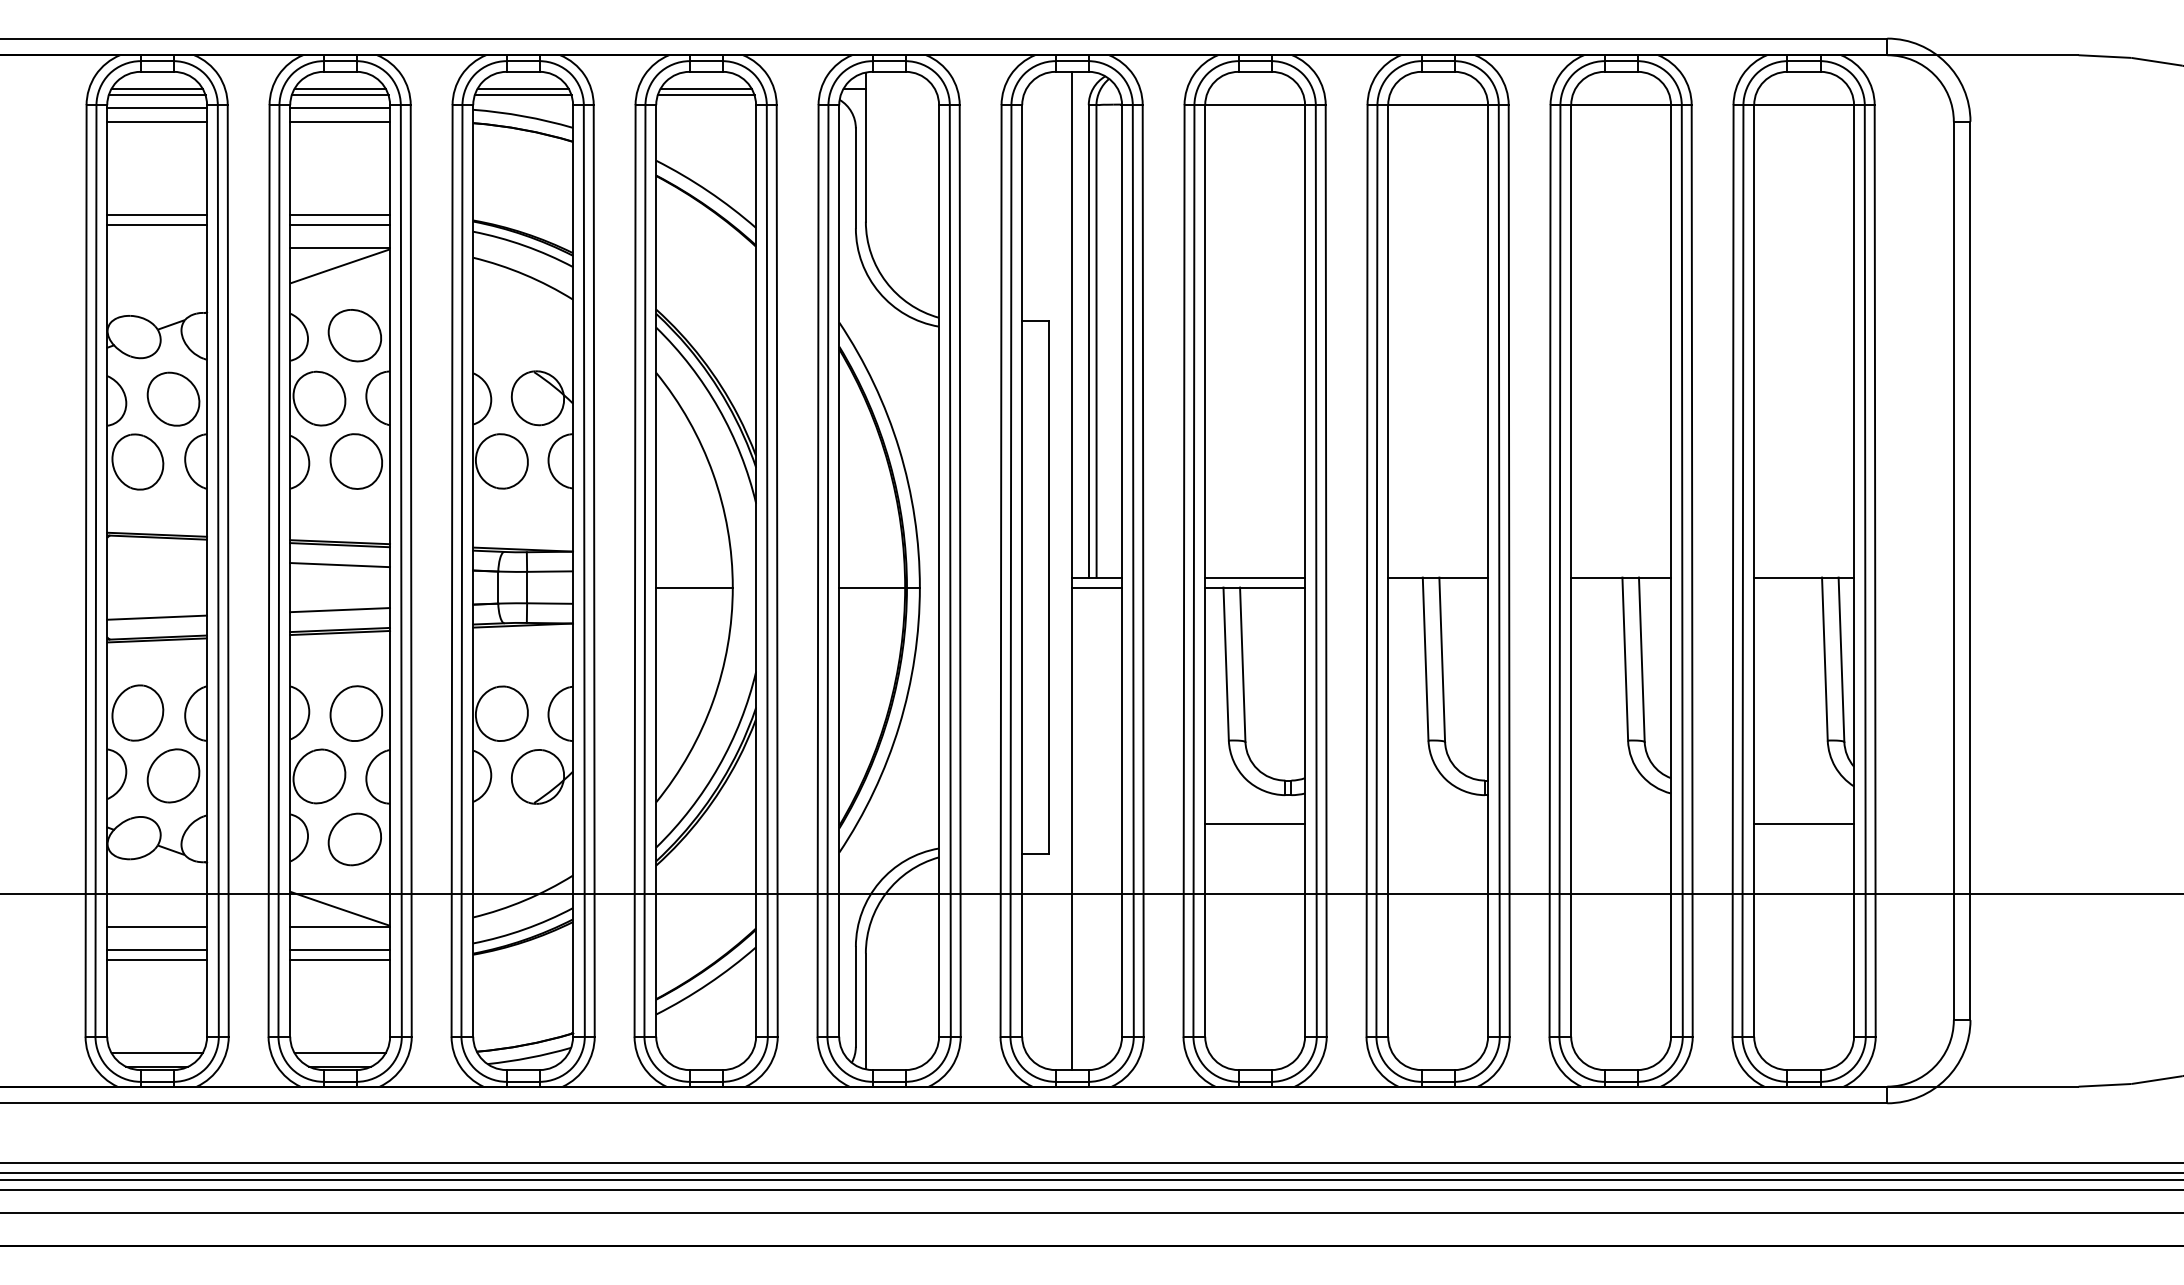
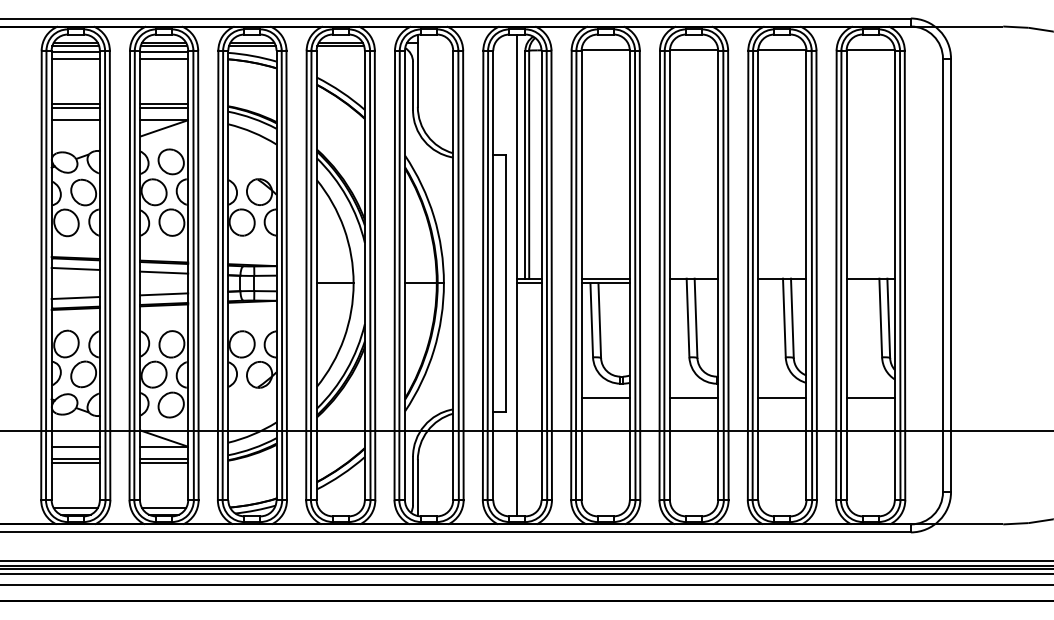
line: (156, 247) -> (75, 119), added
line: (156, 556) -> (75, 268), added
line: (1436, 823) -> (693, 397), added
line: (1621, 823) -> (782, 397), added

